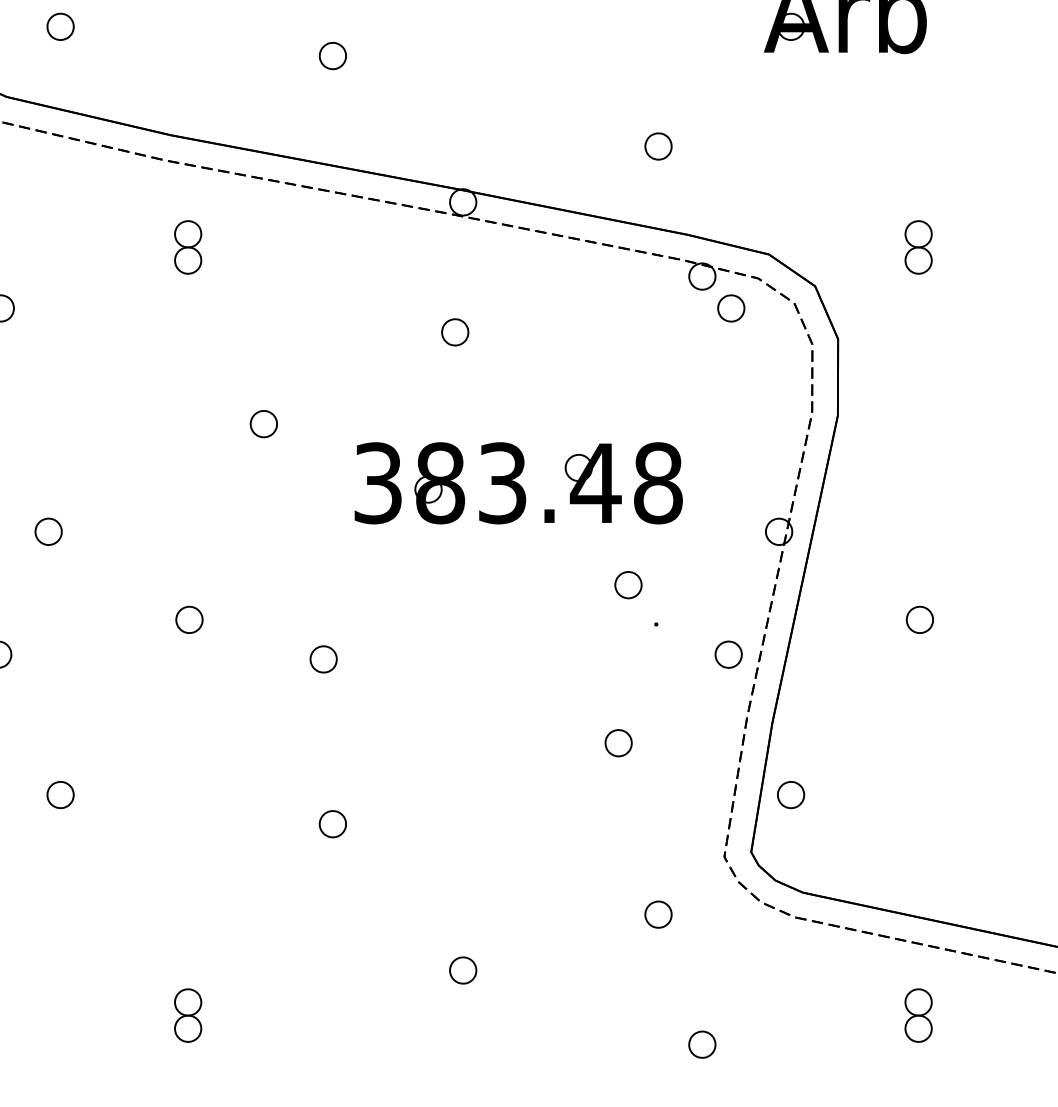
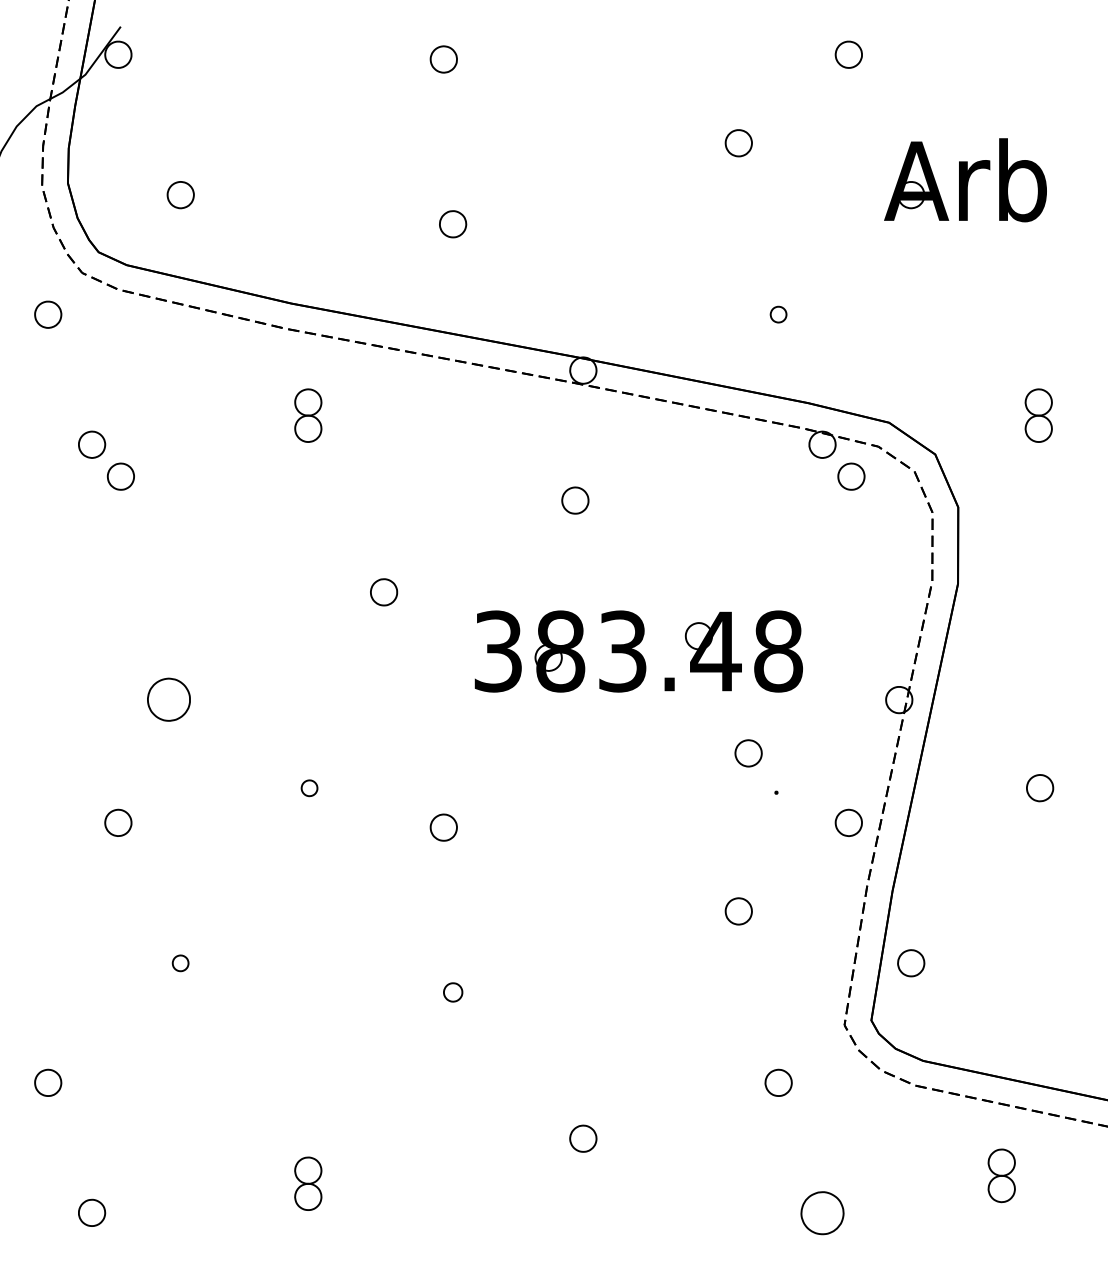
part: (658, 146) -> (778, 314), size x0.6
part: (48, 532) -> (168, 700), size x1.6
part: (189, 620) -> (309, 788), size x0.6
part: (60, 795) -> (180, 963), size x0.6
part: (333, 824) -> (453, 992), size x0.7
part: (918, 1015) -> (1001, 1175), moved
part: (702, 1044) -> (822, 1212), size x1.6

